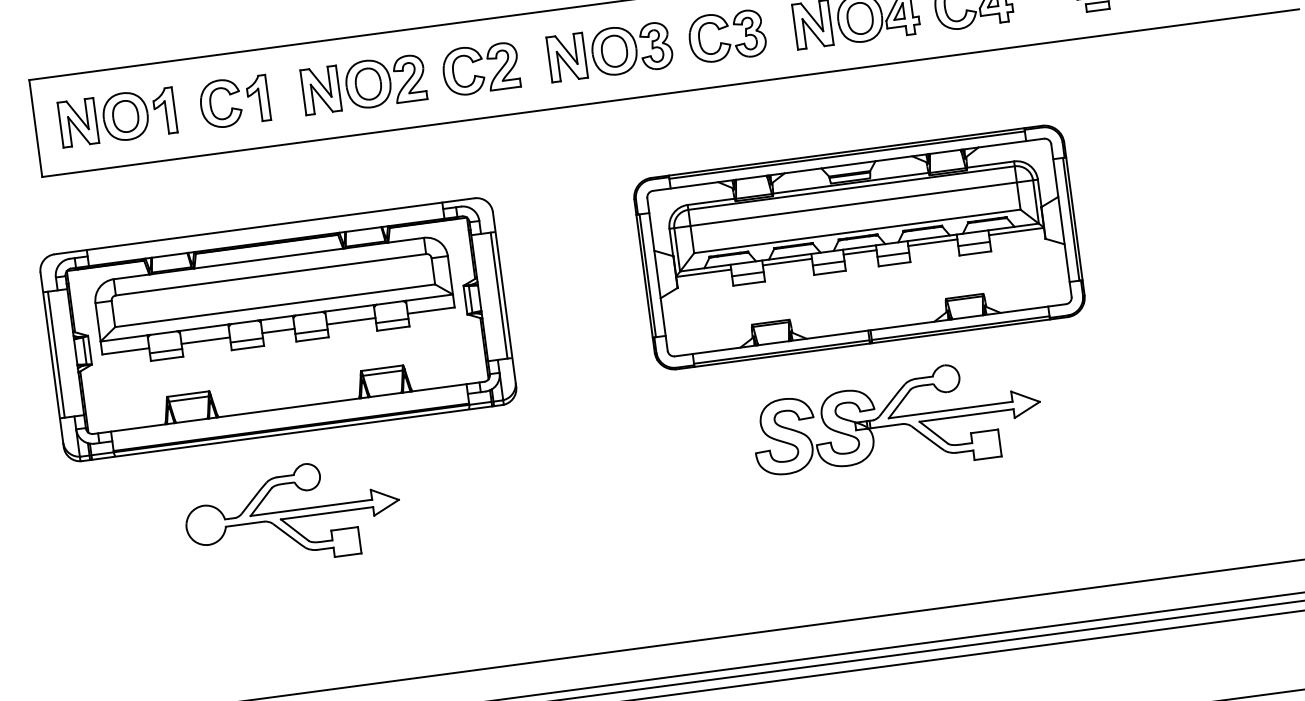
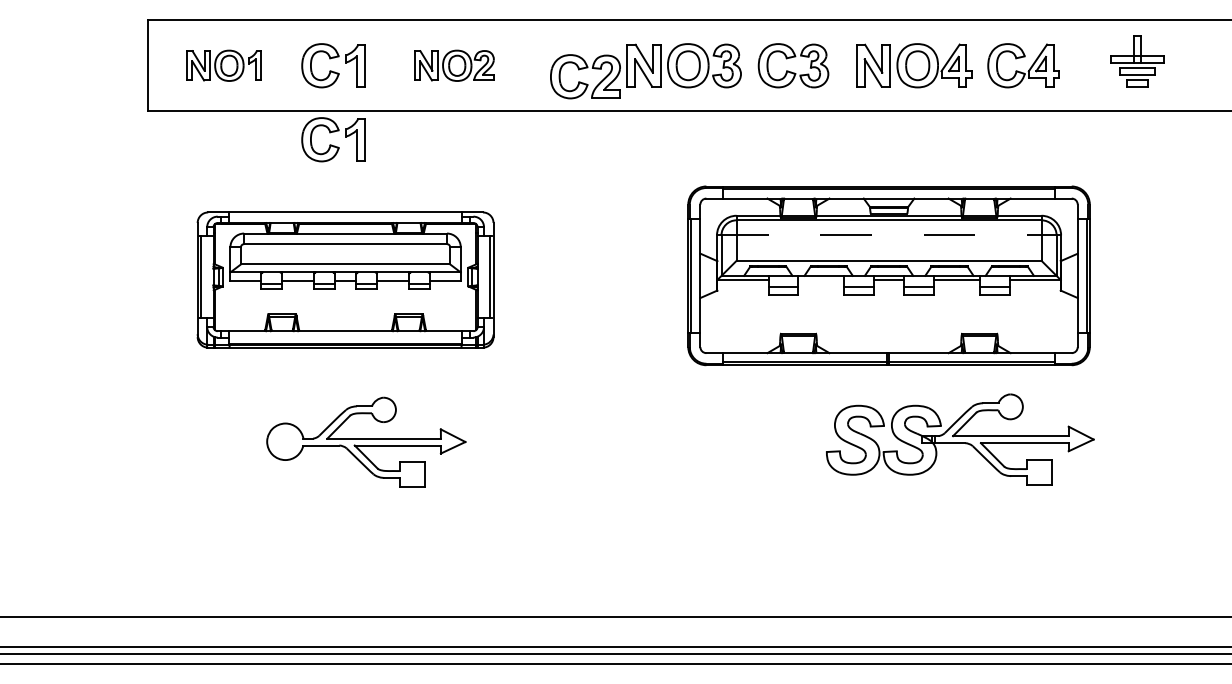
part: (479, 75) -> (583, 82), moved
part: (364, 84) -> (454, 65), size x0.7
part: (116, 117) -> (223, 65), size x0.7
part: (245, 180) -> (333, 139), added
line: (854, 204) -> (889, 235), solid -> dashed
line: (787, 262) -> (821, 280), removed
part: (278, 329) -> (345, 279), size x0.7
part: (897, 420) -> (960, 439), moved
part: (292, 513) -> (366, 441), moved

